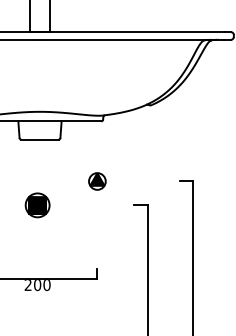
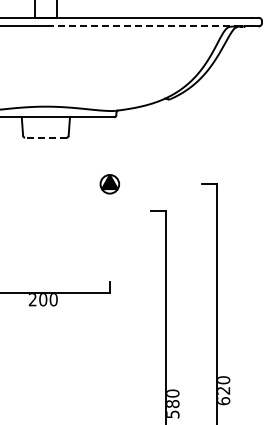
line: (132, 39) -> (148, 26), solid -> dashed
line: (39, 139) -> (45, 137), solid -> dashed
part: (37, 204) -> (43, 210), removed

